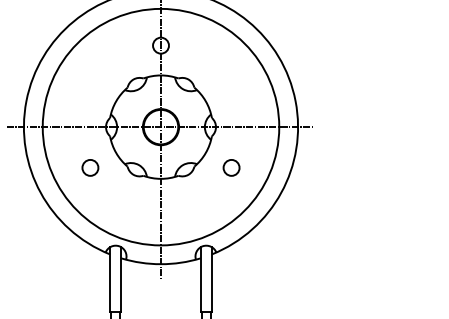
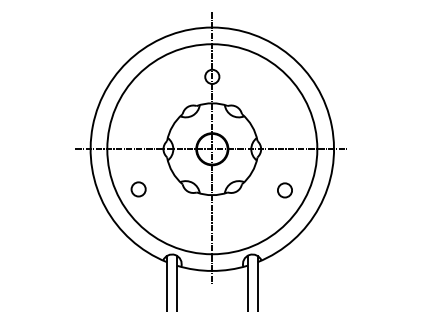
circle: (90, 167) -> (138, 189), moved
circle: (231, 167) -> (284, 190), moved

